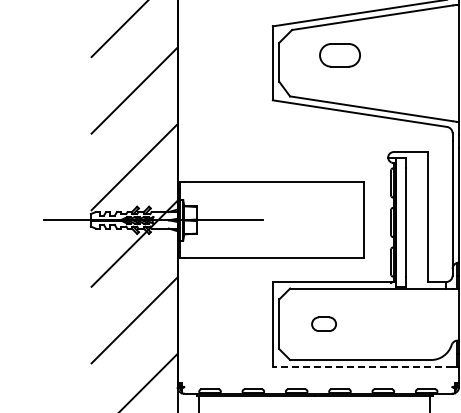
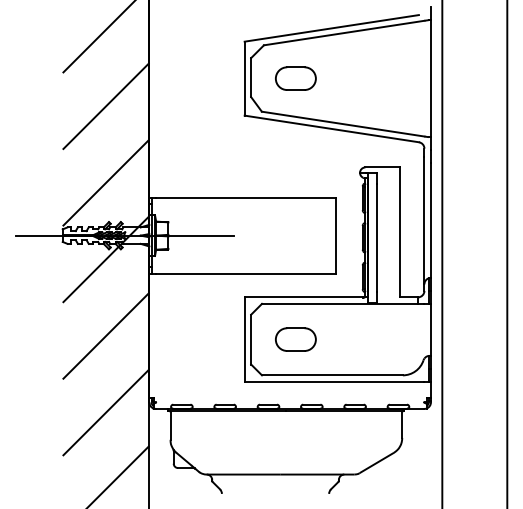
part: (339, 55) -> (295, 78), moved
part: (323, 324) -> (295, 339), size x1.67
line: (362, 366) -> (334, 381), dashed -> solid

